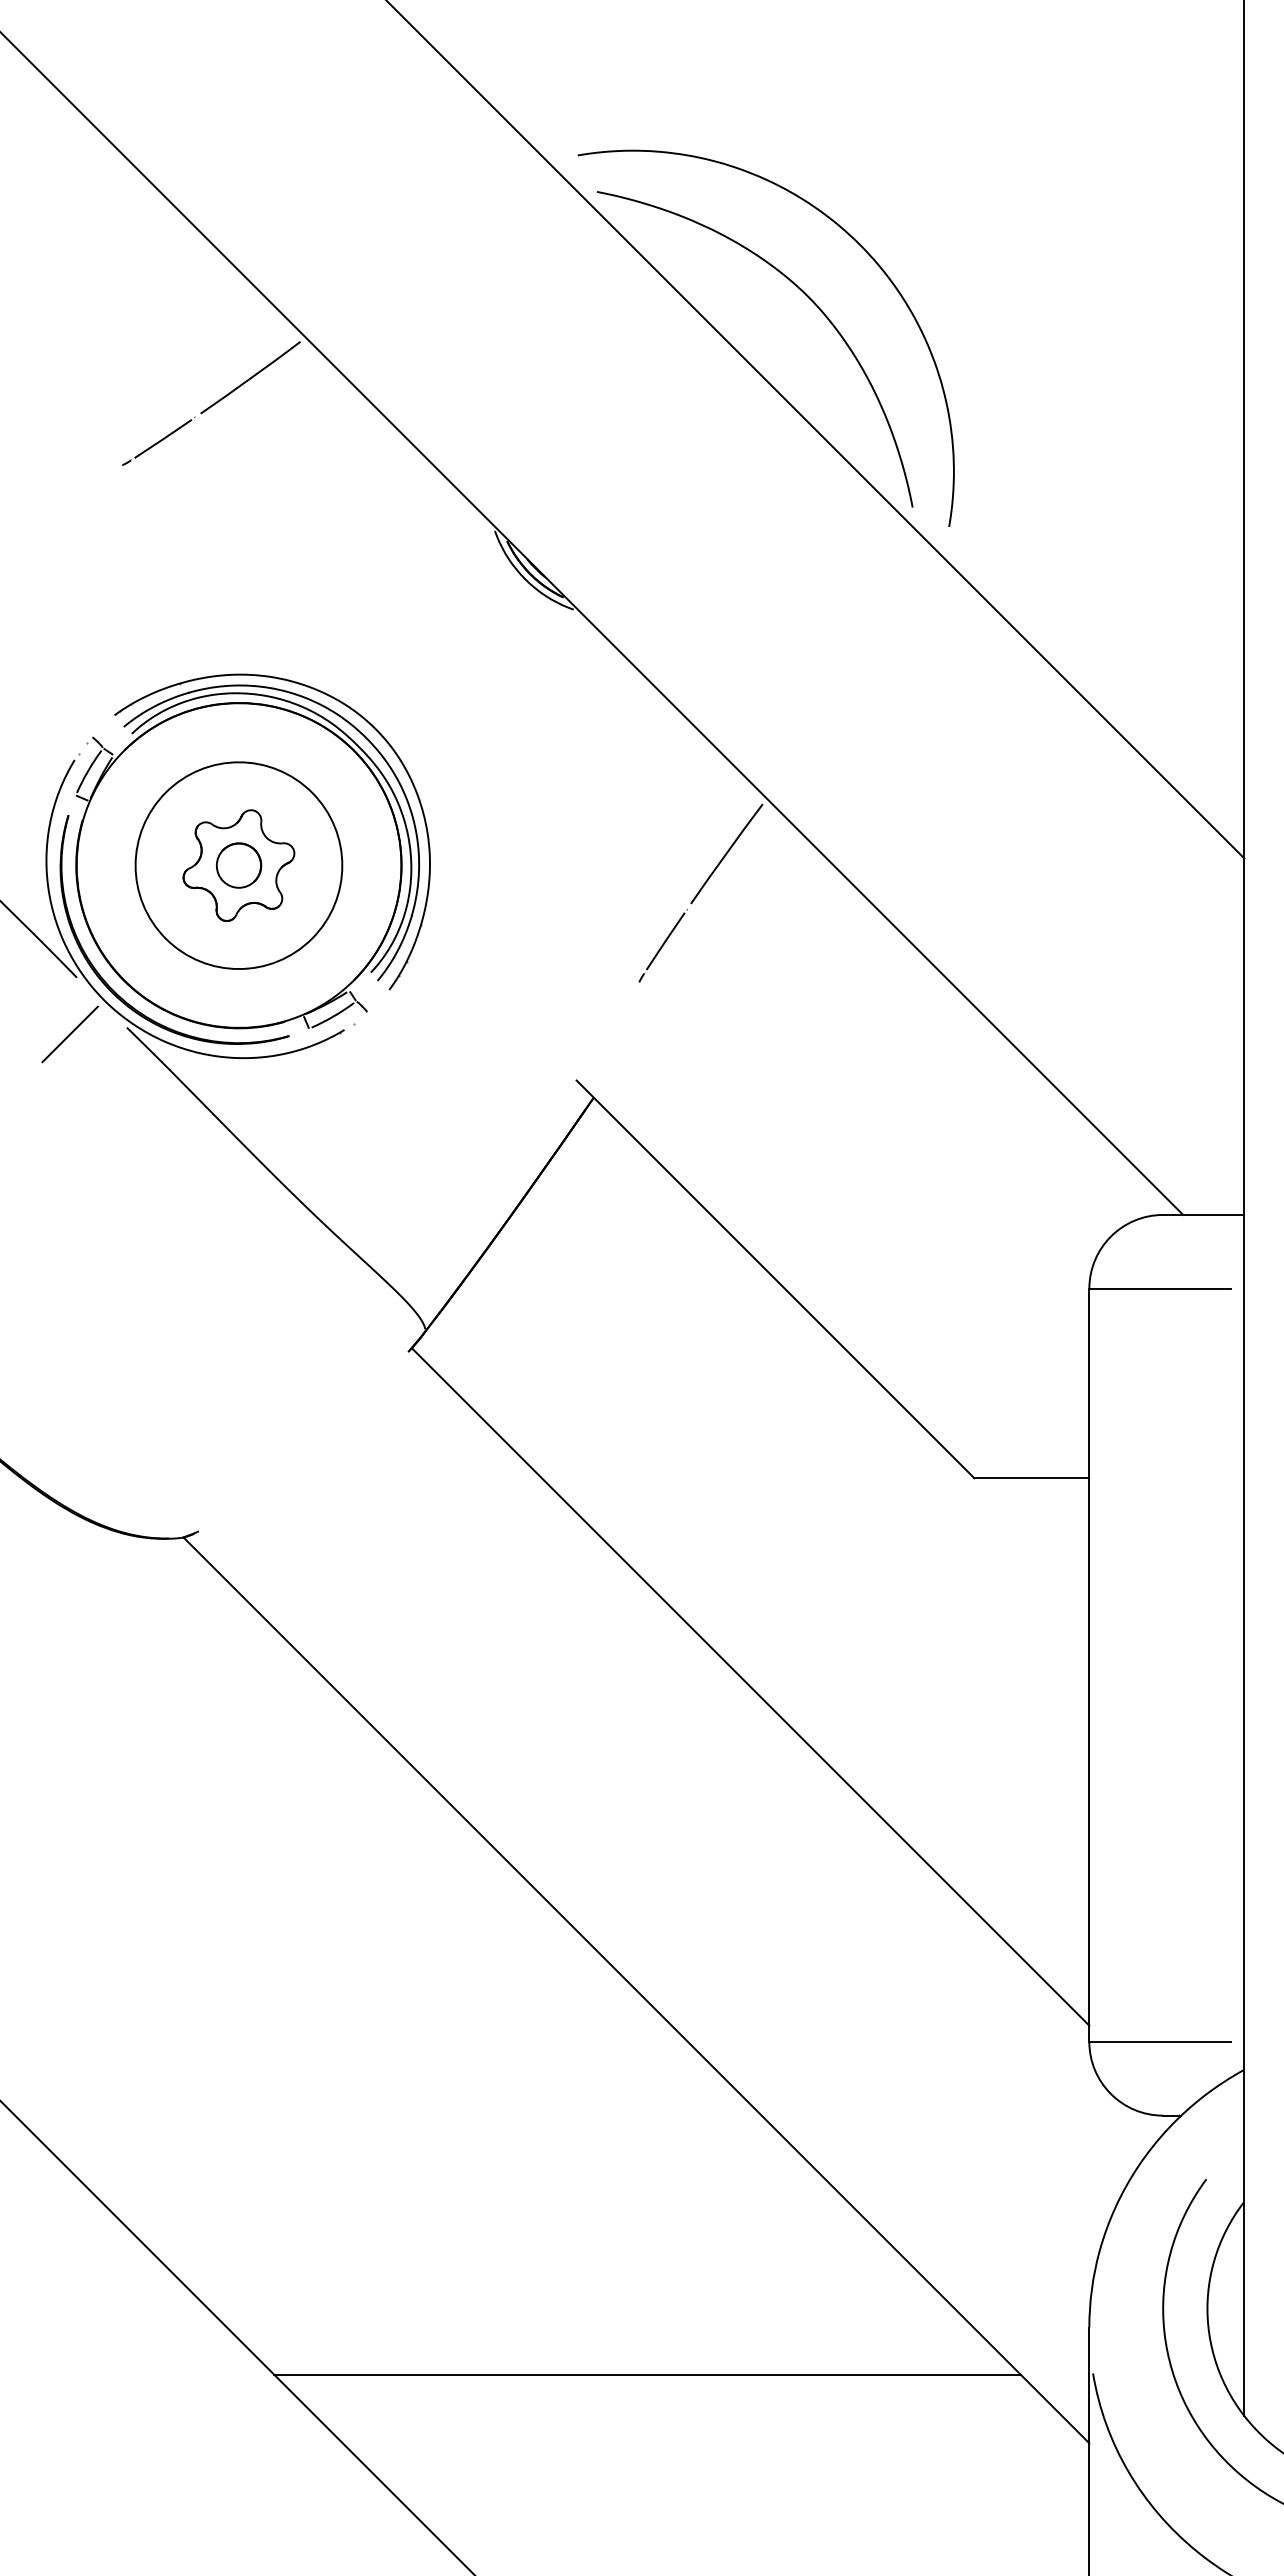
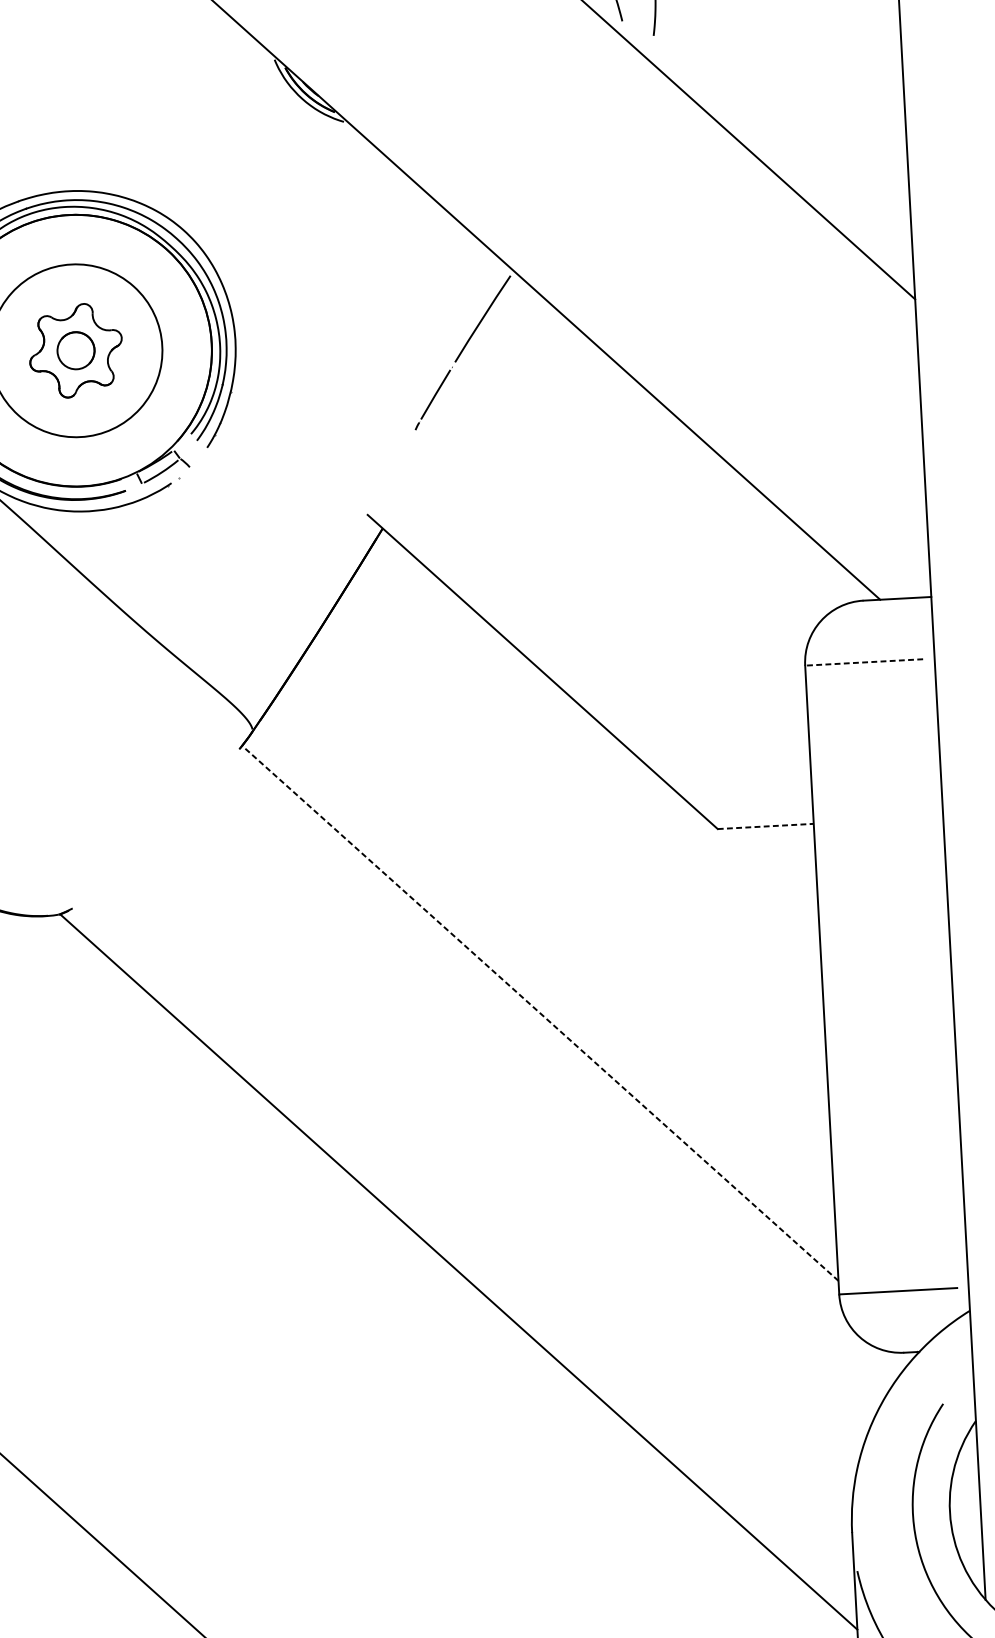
line: (1159, 1288) -> (863, 662), solid -> dashed
line: (1032, 1478) -> (766, 826), solid -> dashed
line: (750, 1686) -> (540, 1013), solid -> dashed
line: (647, 2374) -> (485, 1592), removed

